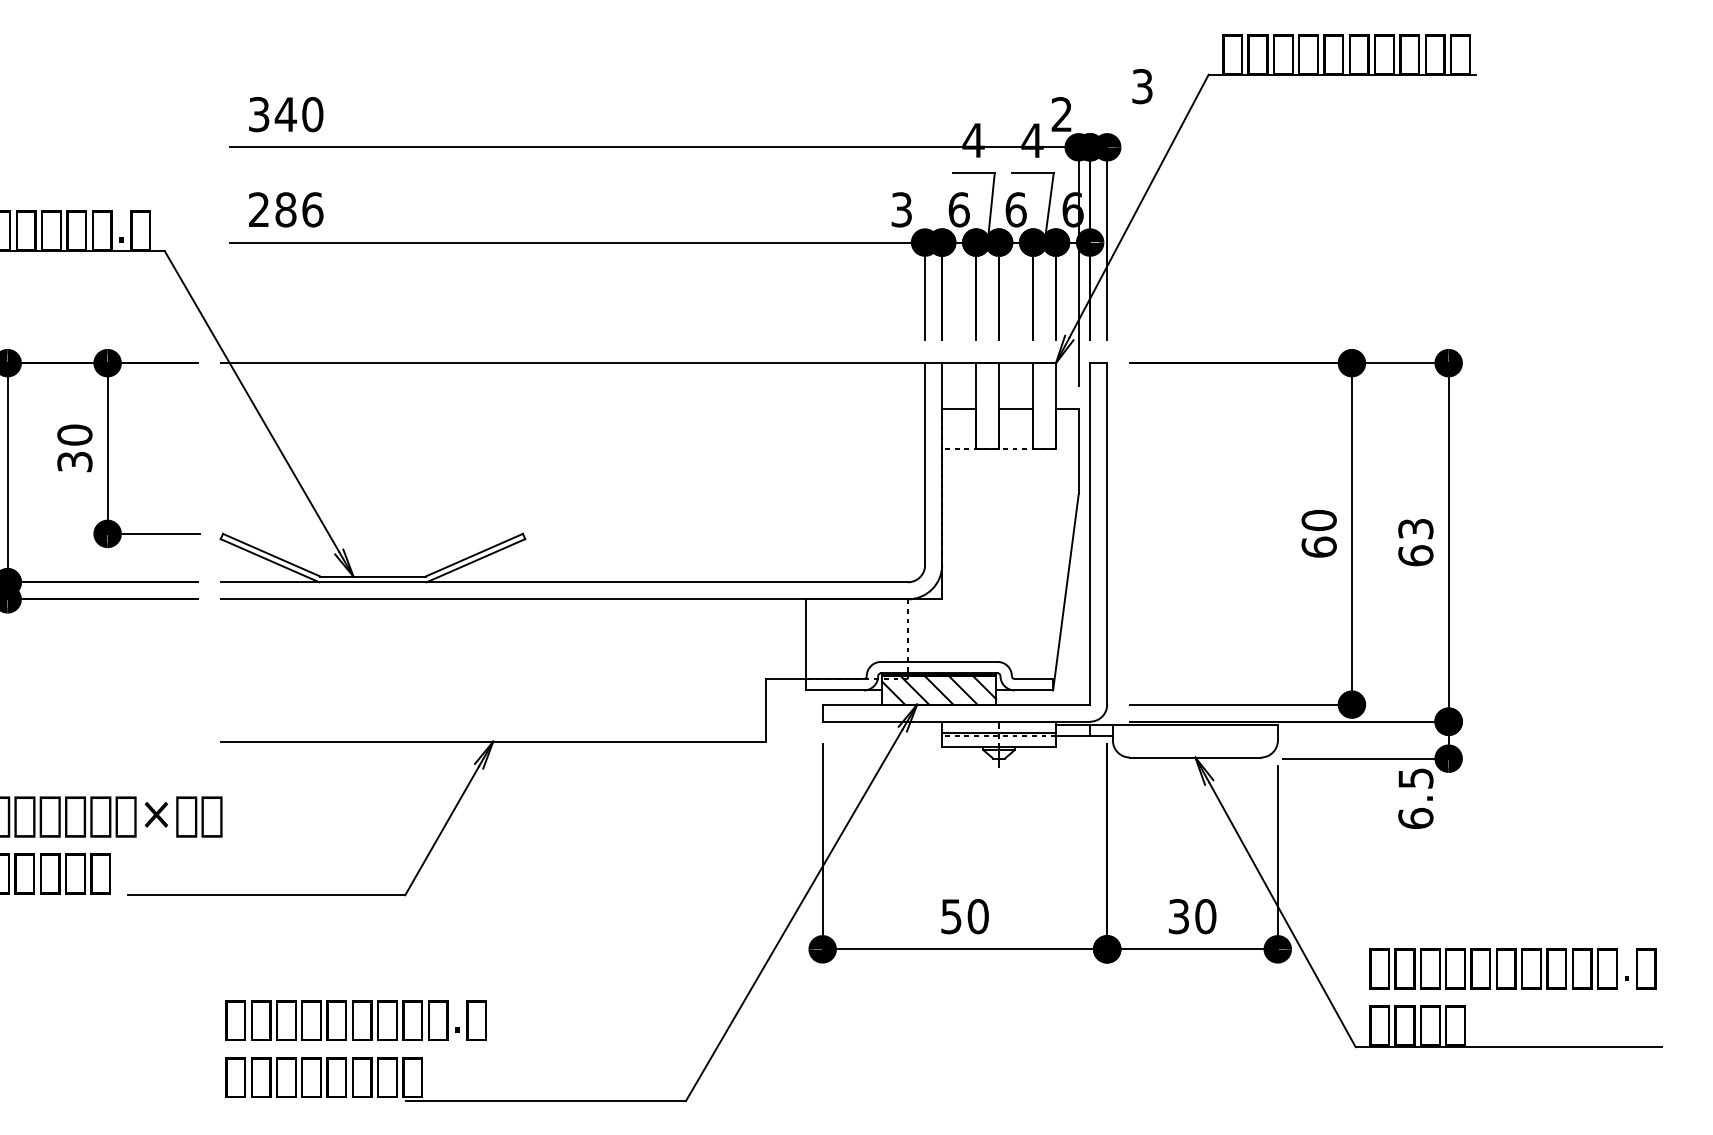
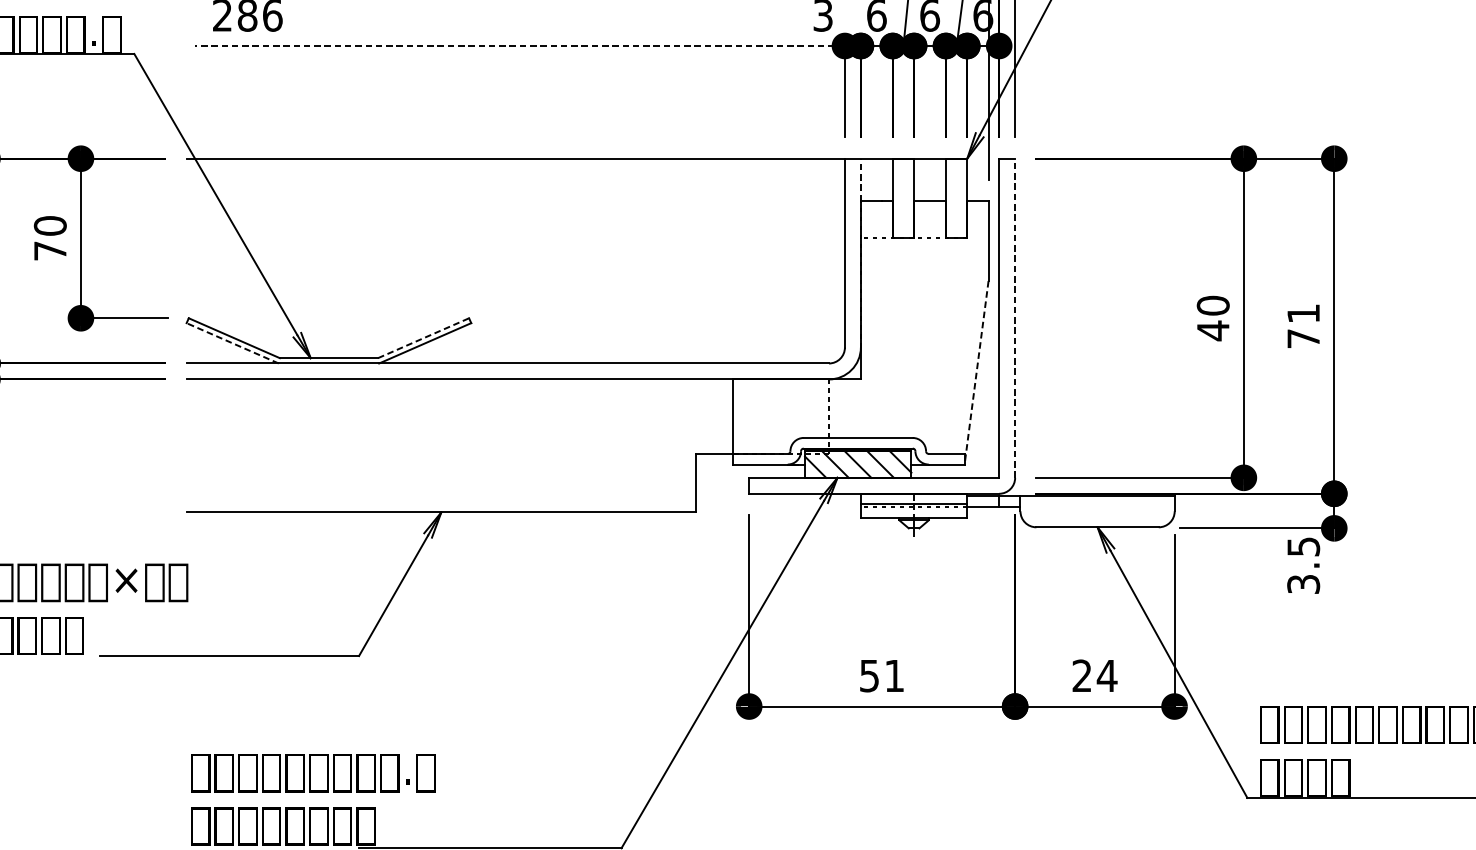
line: (577, 242) -> (520, 45), solid -> dashed
line: (942, 385) -> (861, 179), solid -> dashed
text: (74, 462) -> (49, 251), 30 -> 70
line: (1107, 533) -> (1015, 317), solid -> dashed
text: (1415, 542) -> (1303, 326), 63 -> 71
text: (1318, 547) -> (1212, 330), 60 -> 40
line: (474, 555) -> (423, 338), solid -> dashed
line: (270, 560) -> (233, 343), solid -> dashed
line: (1065, 592) -> (976, 373), solid -> dashed
text: (1415, 817) -> (1303, 583), 6.5 -> 3.5
text: (977, 916) -> (893, 675), 50 -> 51
text: (1192, 916) -> (1094, 675), 30 -> 24

